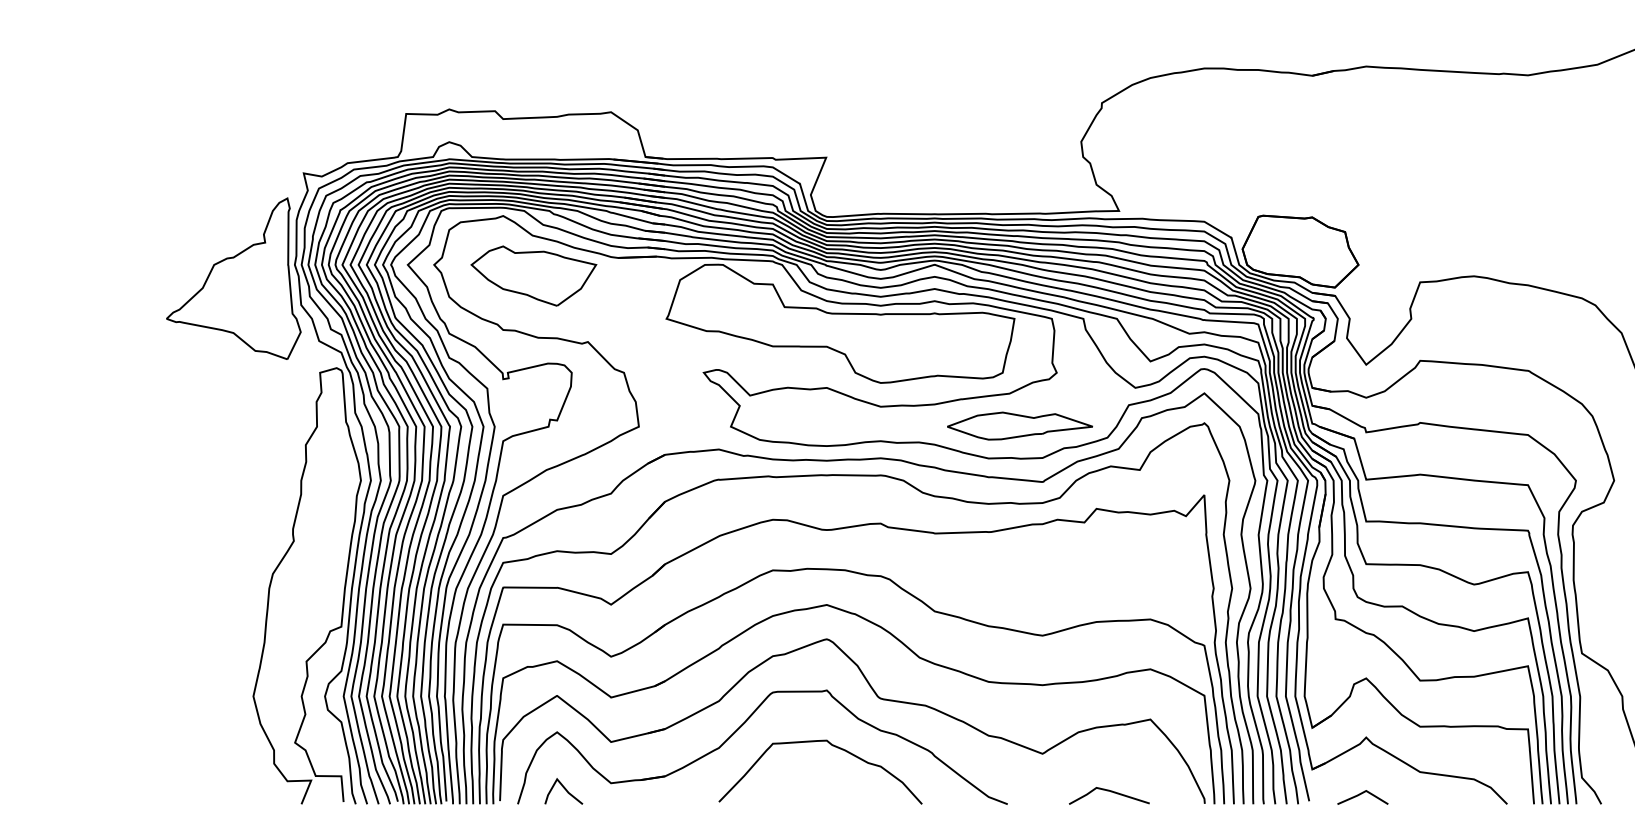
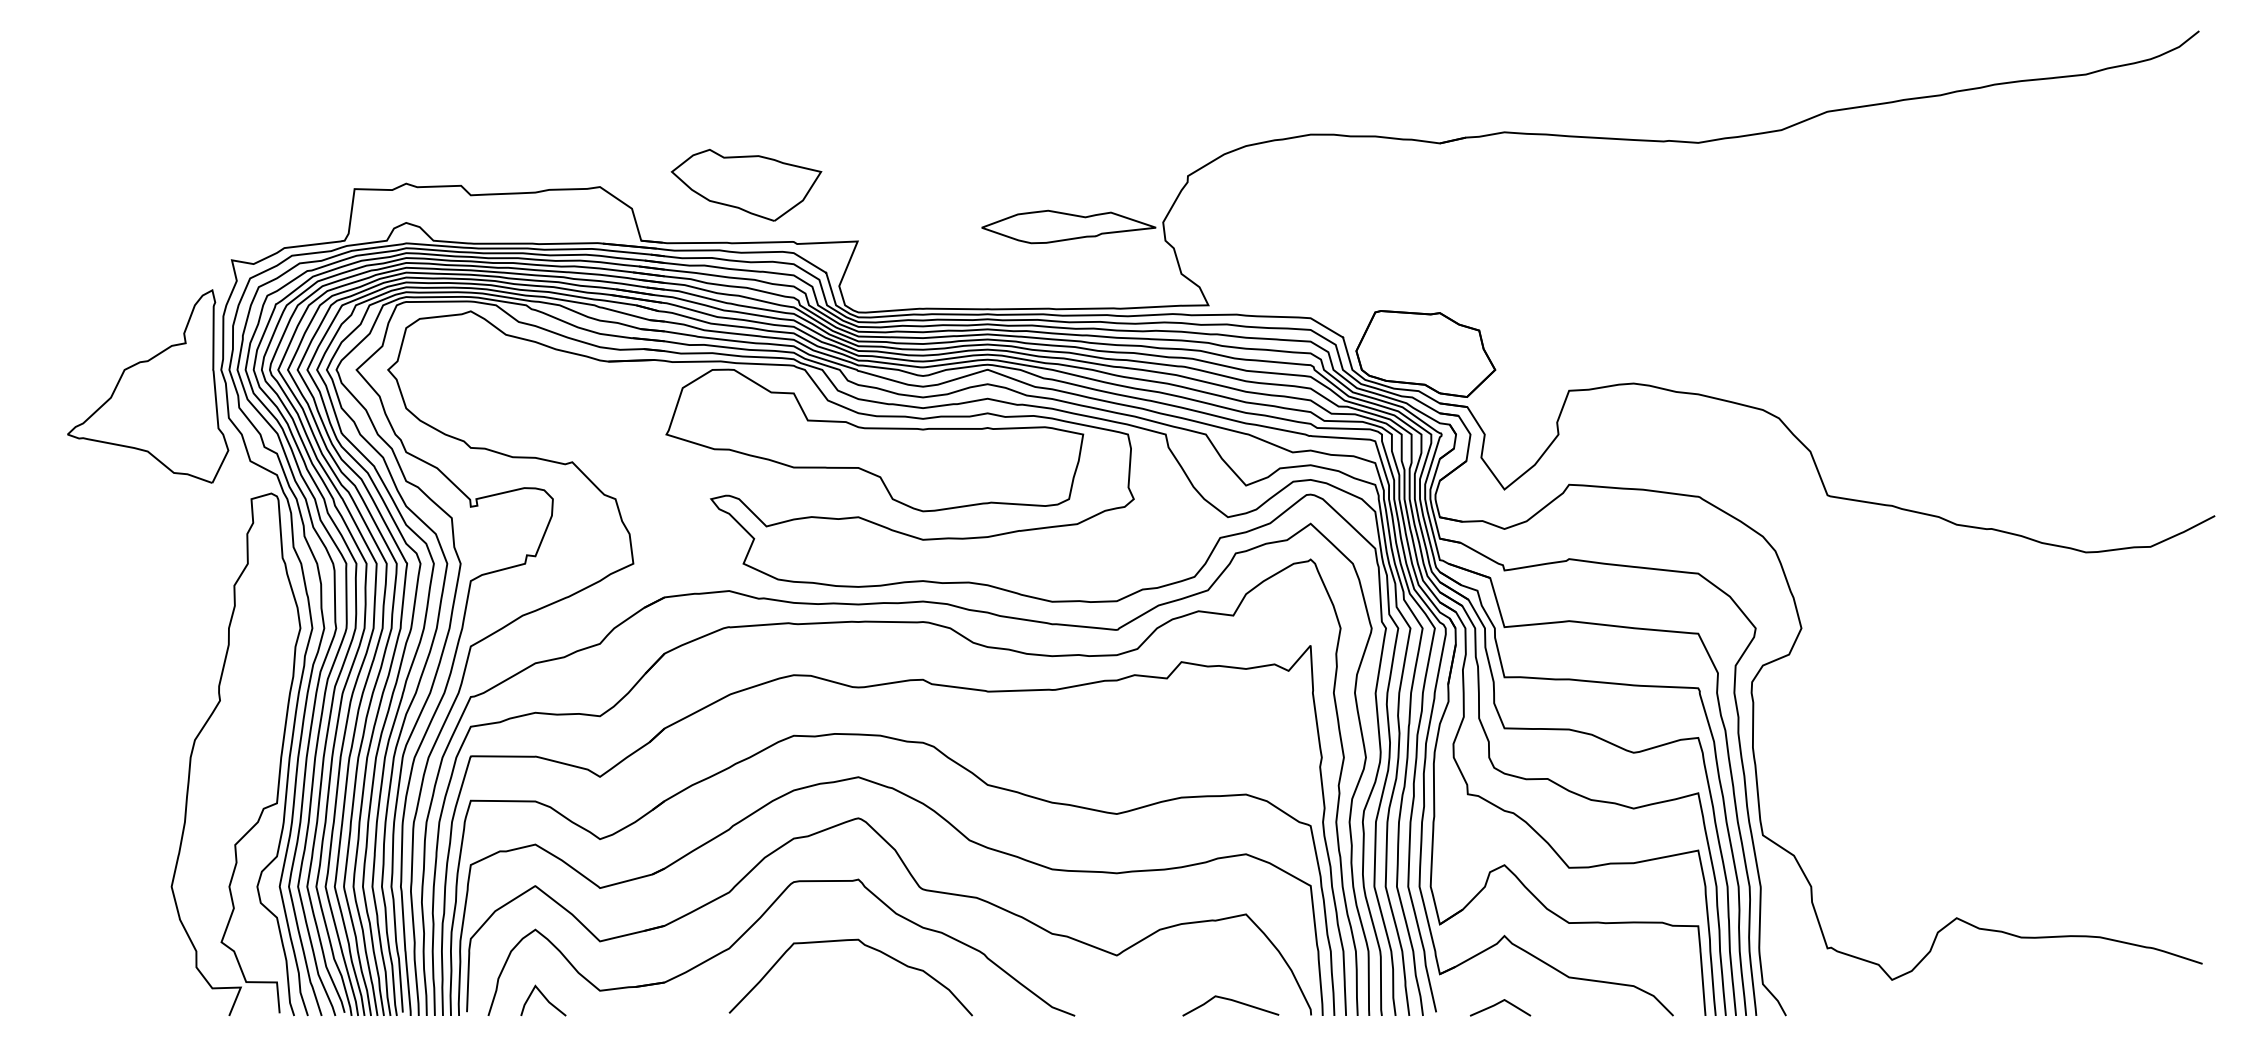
part: (533, 275) -> (746, 184), moved
part: (1019, 425) -> (1068, 226), moved
line: (1110, 792) -> (1232, 1001), moved

